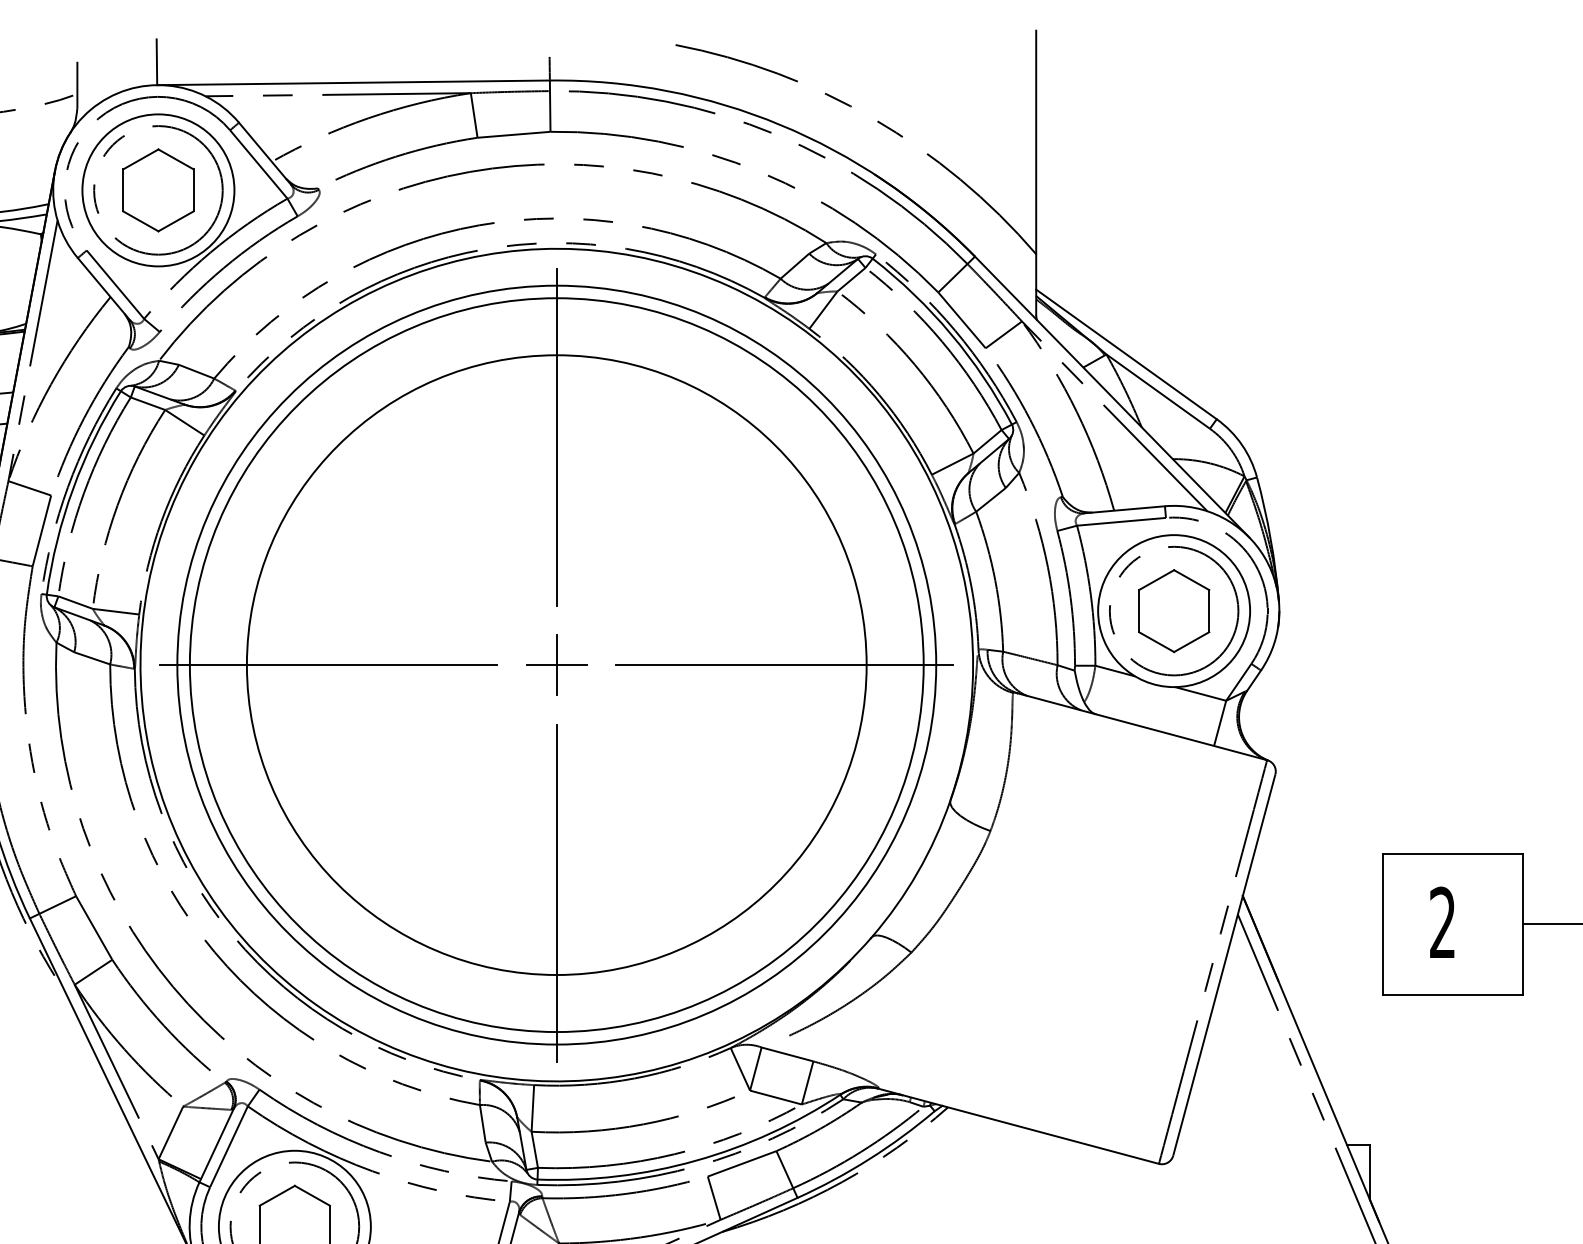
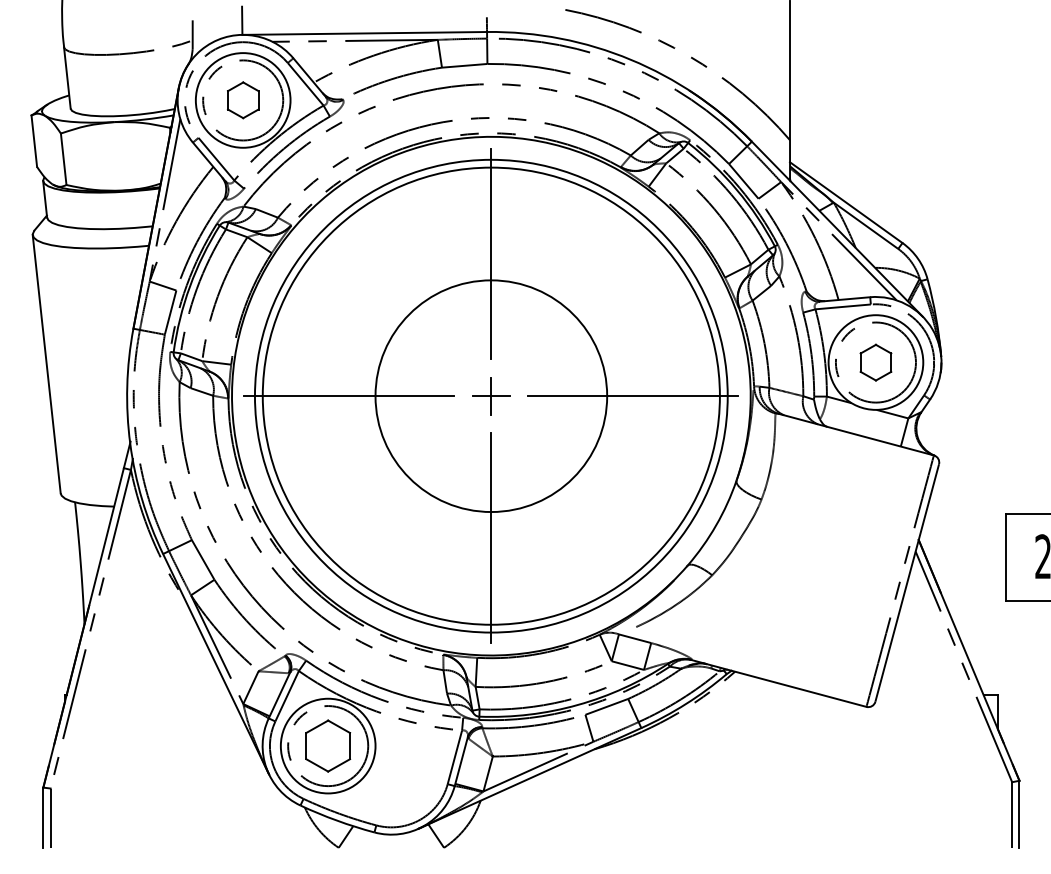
part: (158, 188) -> (243, 99), size x0.7
part: (1173, 611) -> (875, 362), size x0.7
circle: (557, 665) -> (491, 396), size x0.6

